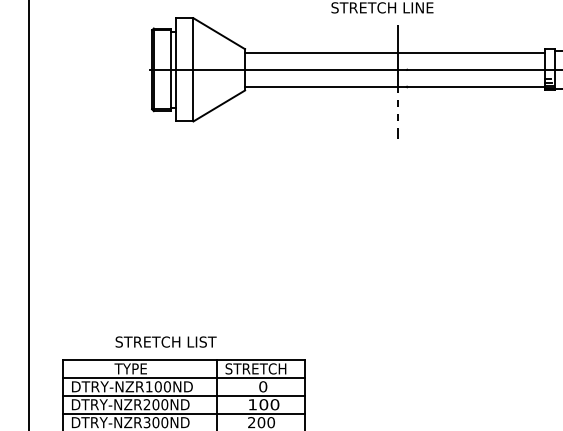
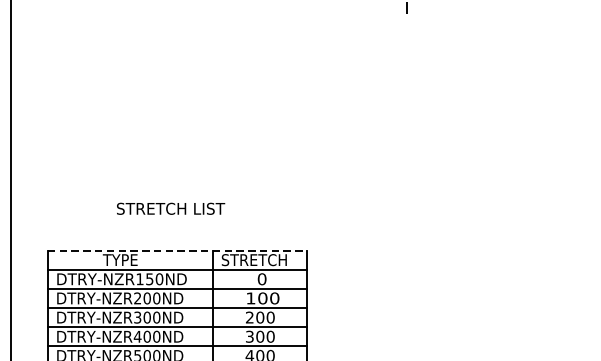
text: (165, 341) -> (170, 208), moved
line: (184, 359) -> (177, 250), solid -> dashed
text: (157, 386) -> (148, 278), DTRY-NZR100ND -> DTRY-NZR150ND

